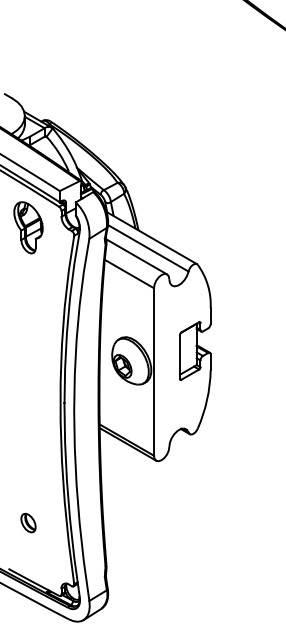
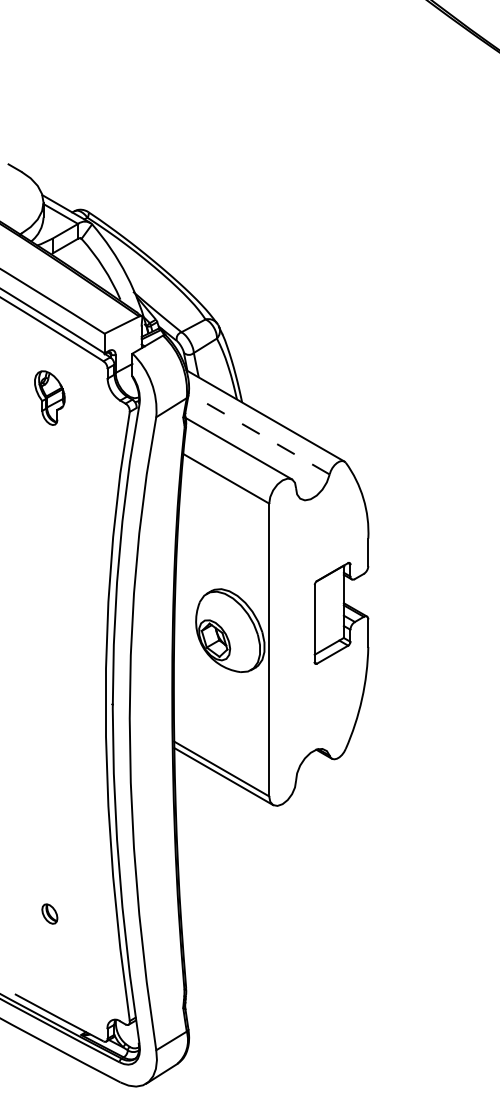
part: (28, 227) -> (49, 397), size x0.6
line: (148, 248) -> (259, 434), solid -> dashed
part: (28, 522) -> (49, 913), size x0.6

